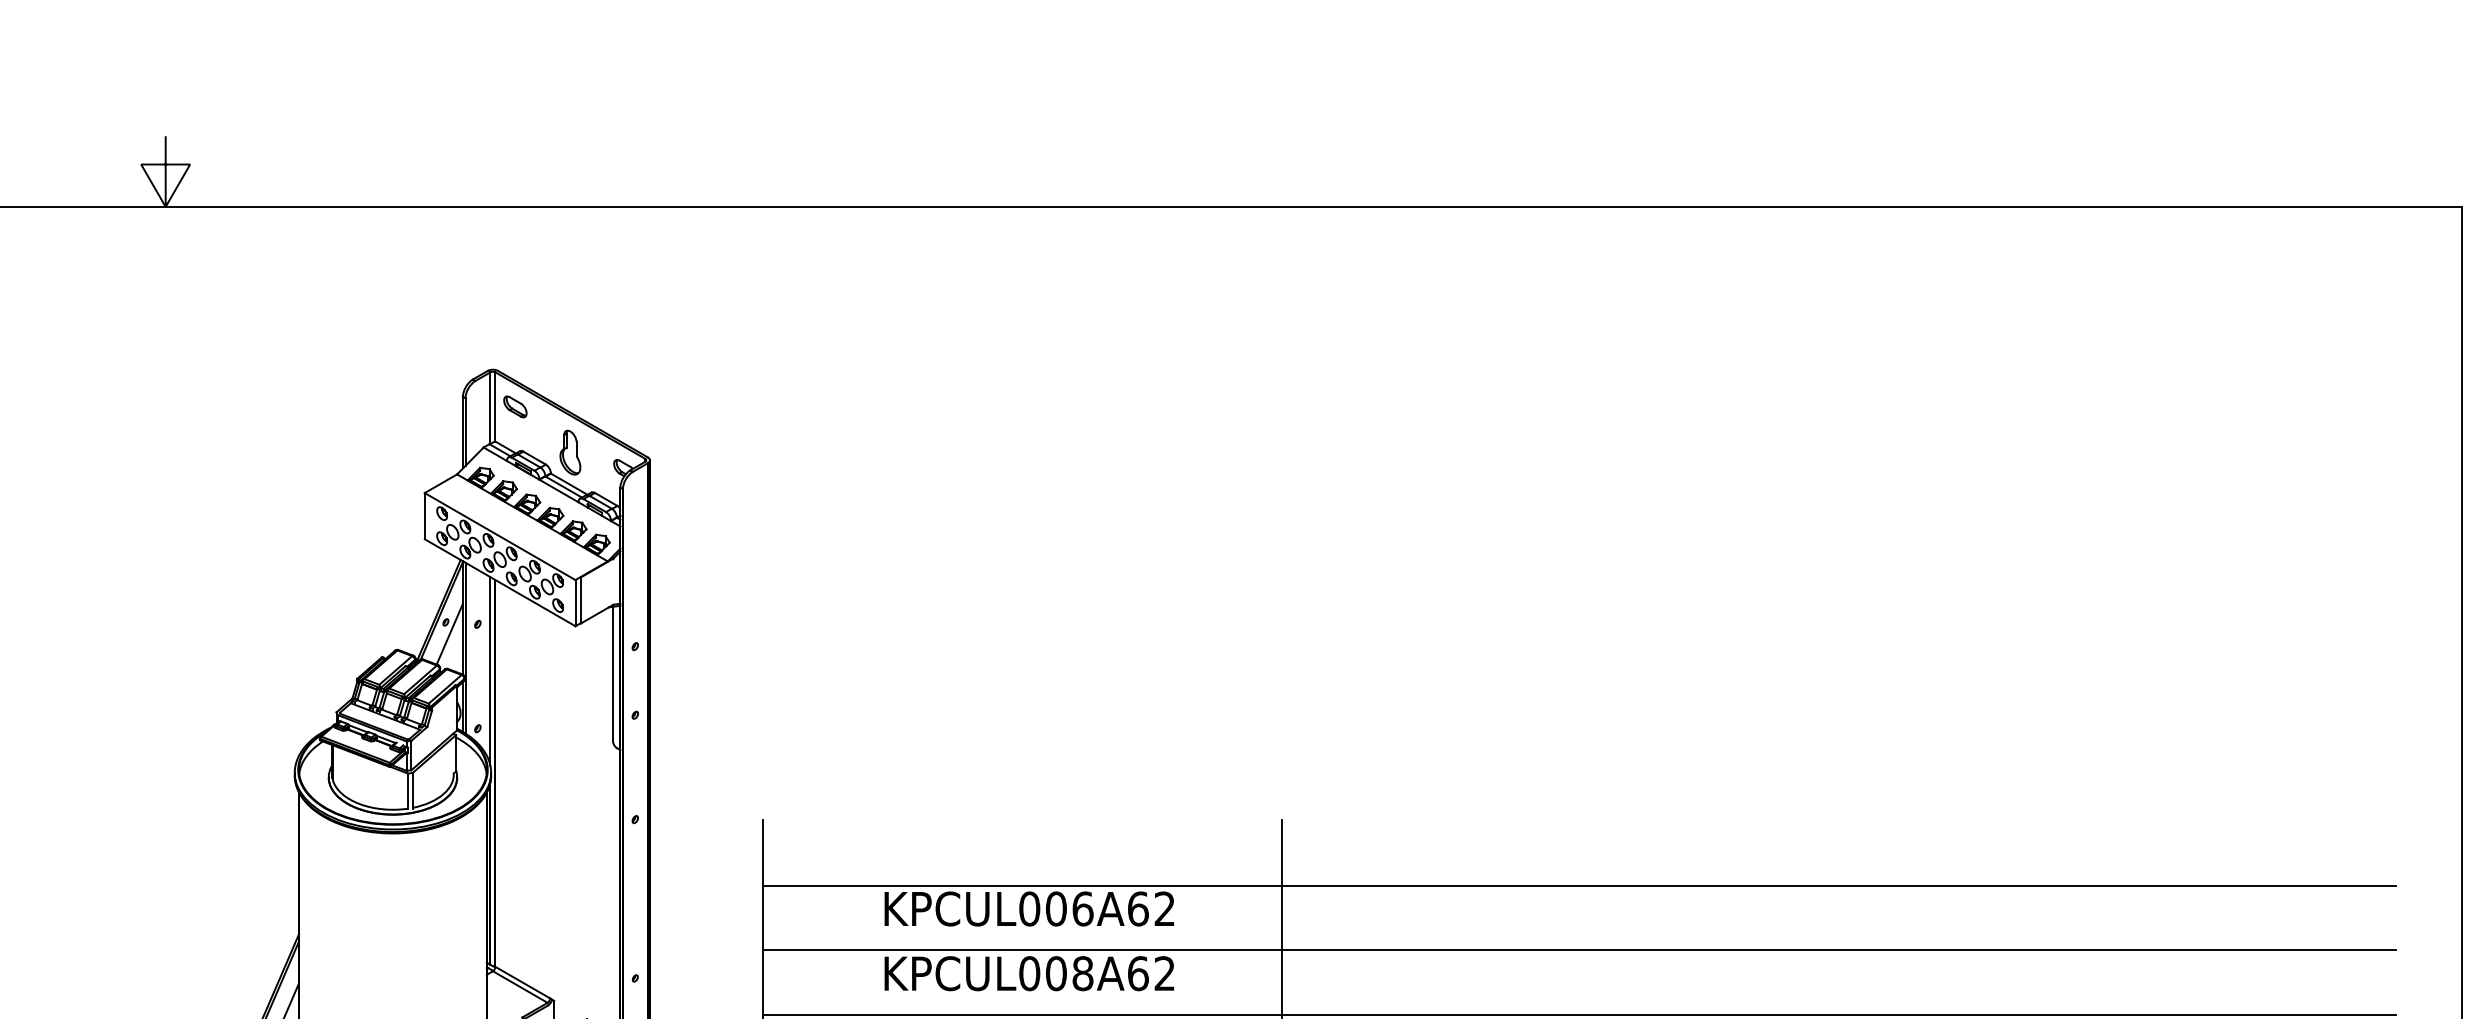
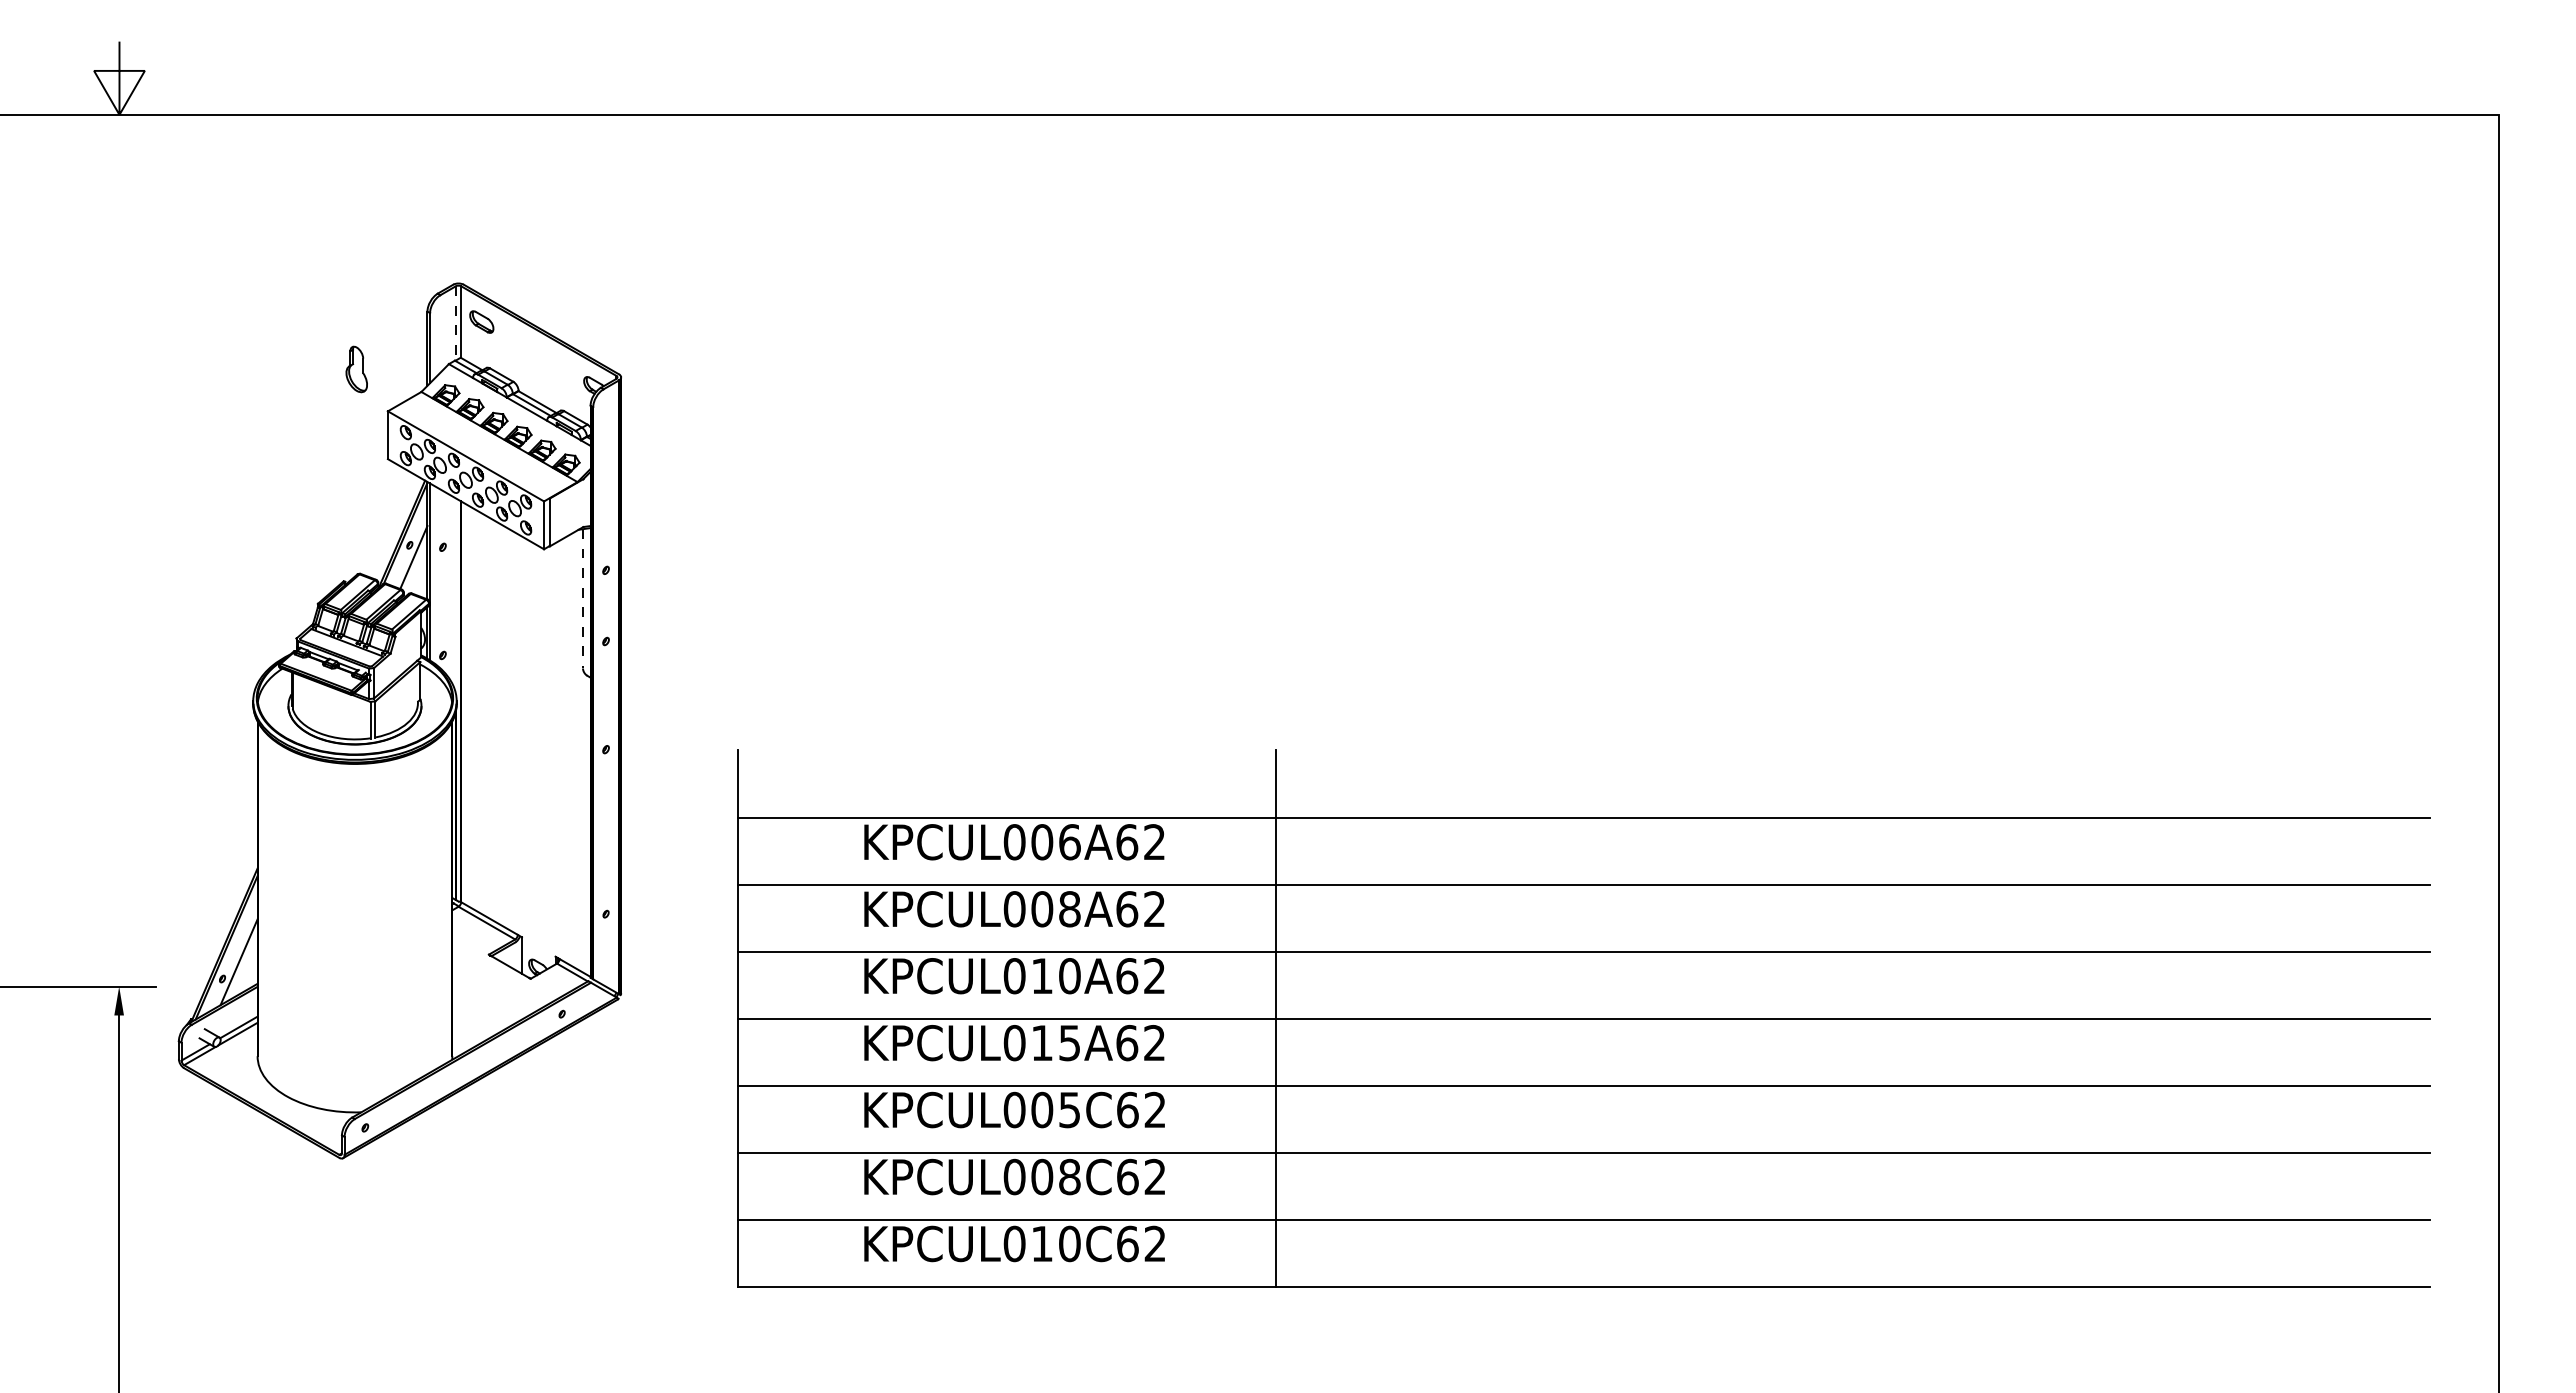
line: (490, 408) -> (455, 323), solid -> dashed
part: (570, 452) -> (356, 369), moved
line: (490, 670) -> (455, 595), removed
line: (612, 673) -> (582, 598), solid -> dashed

